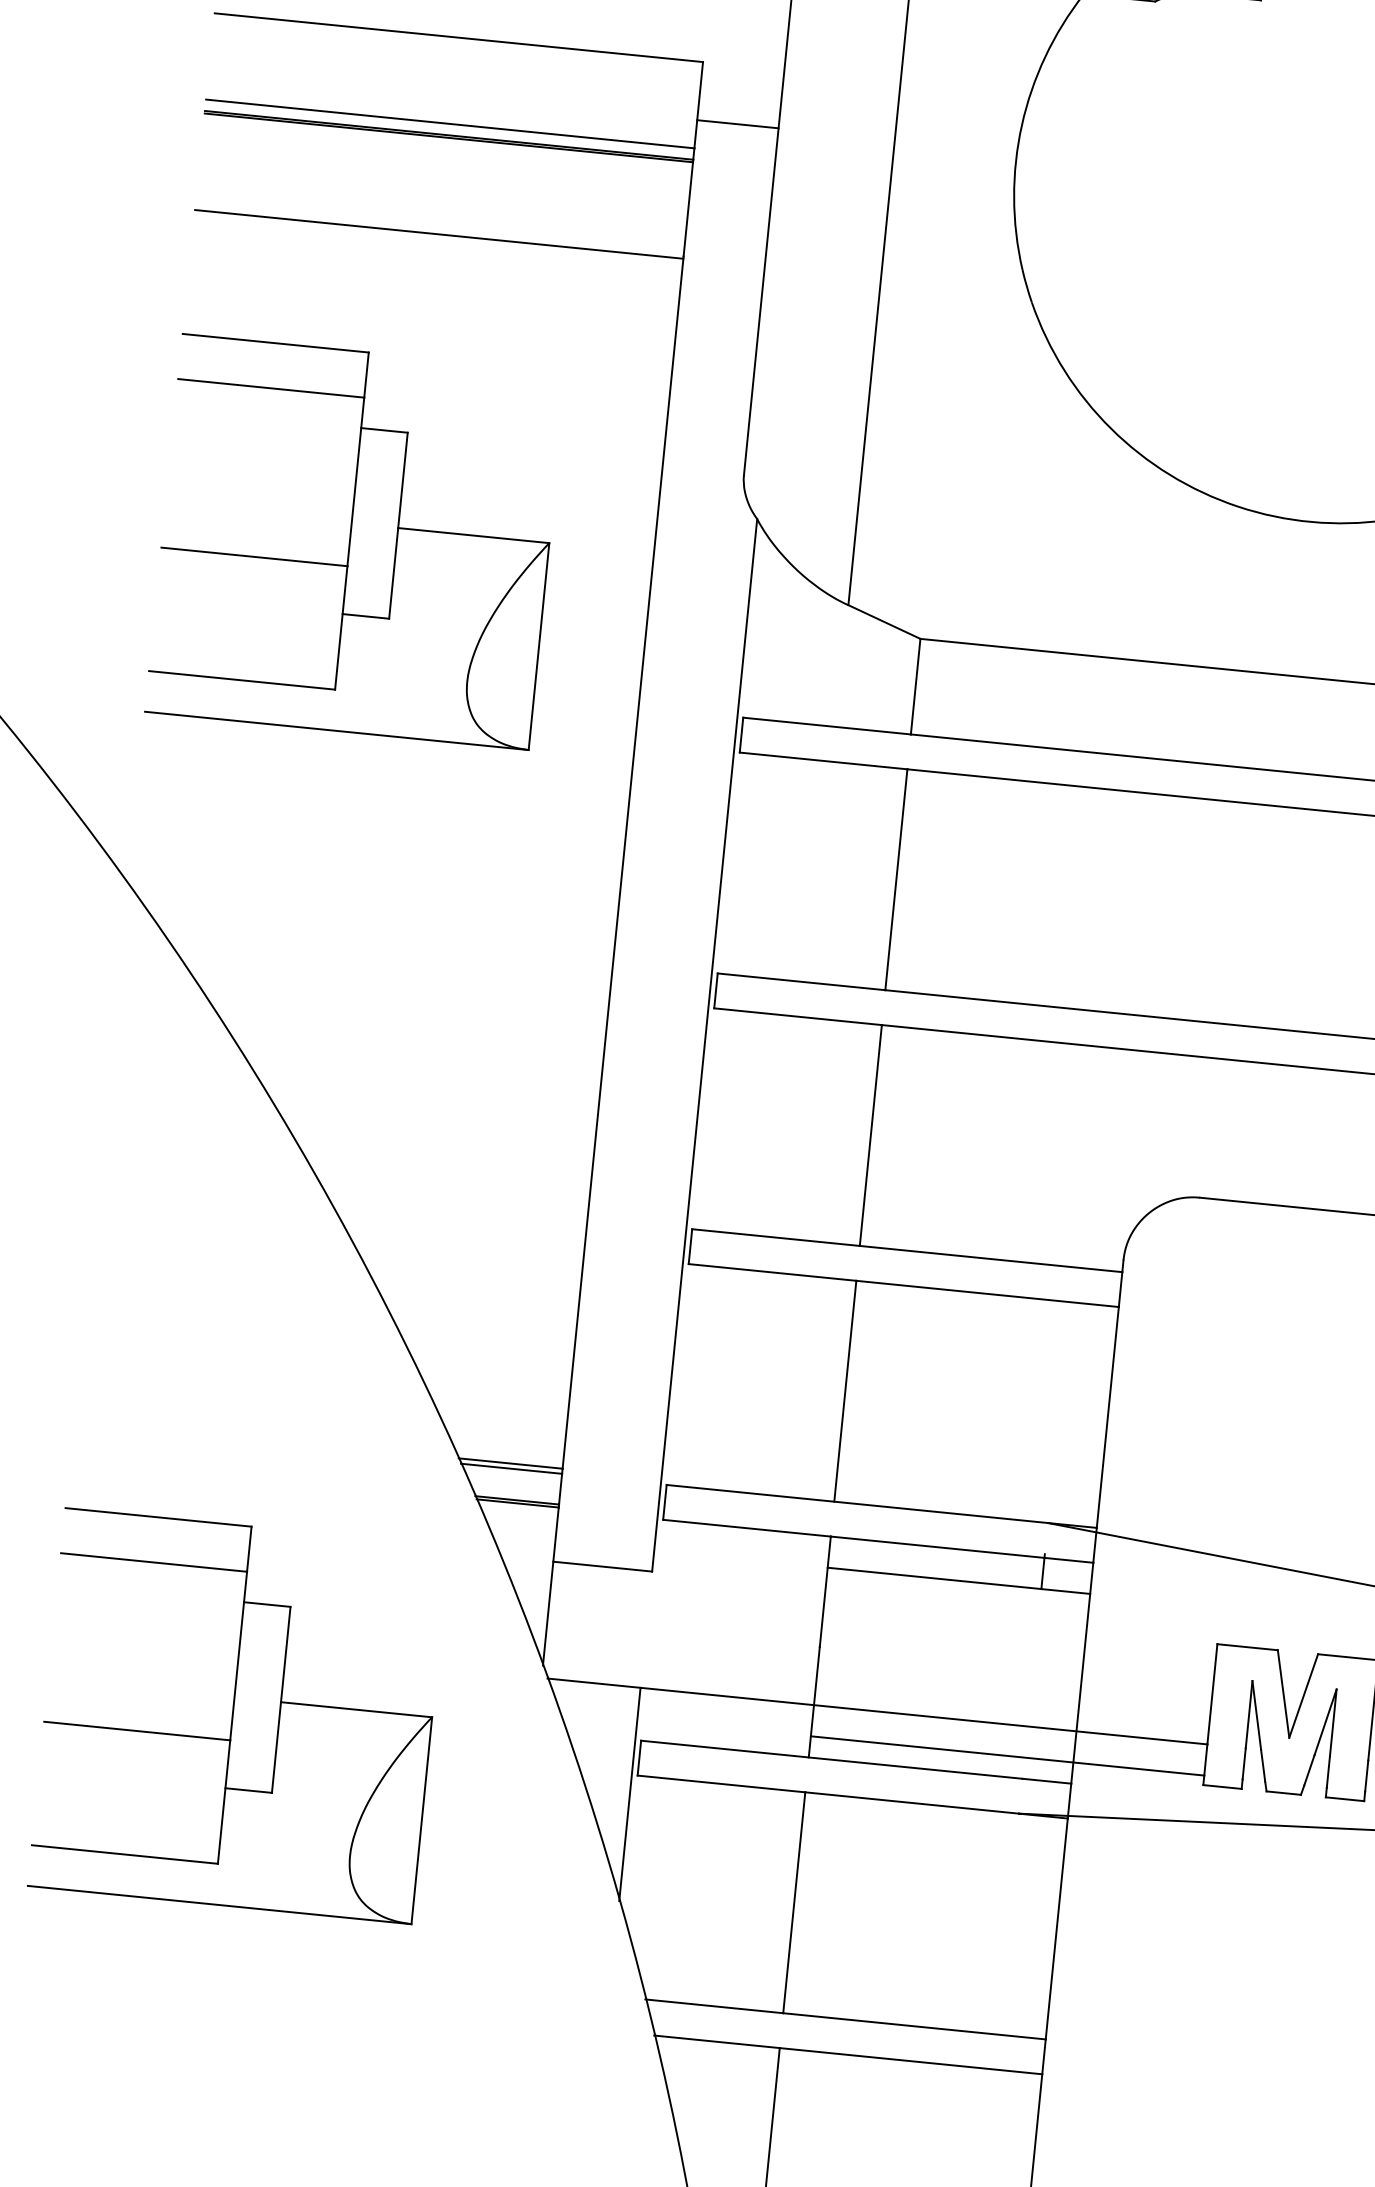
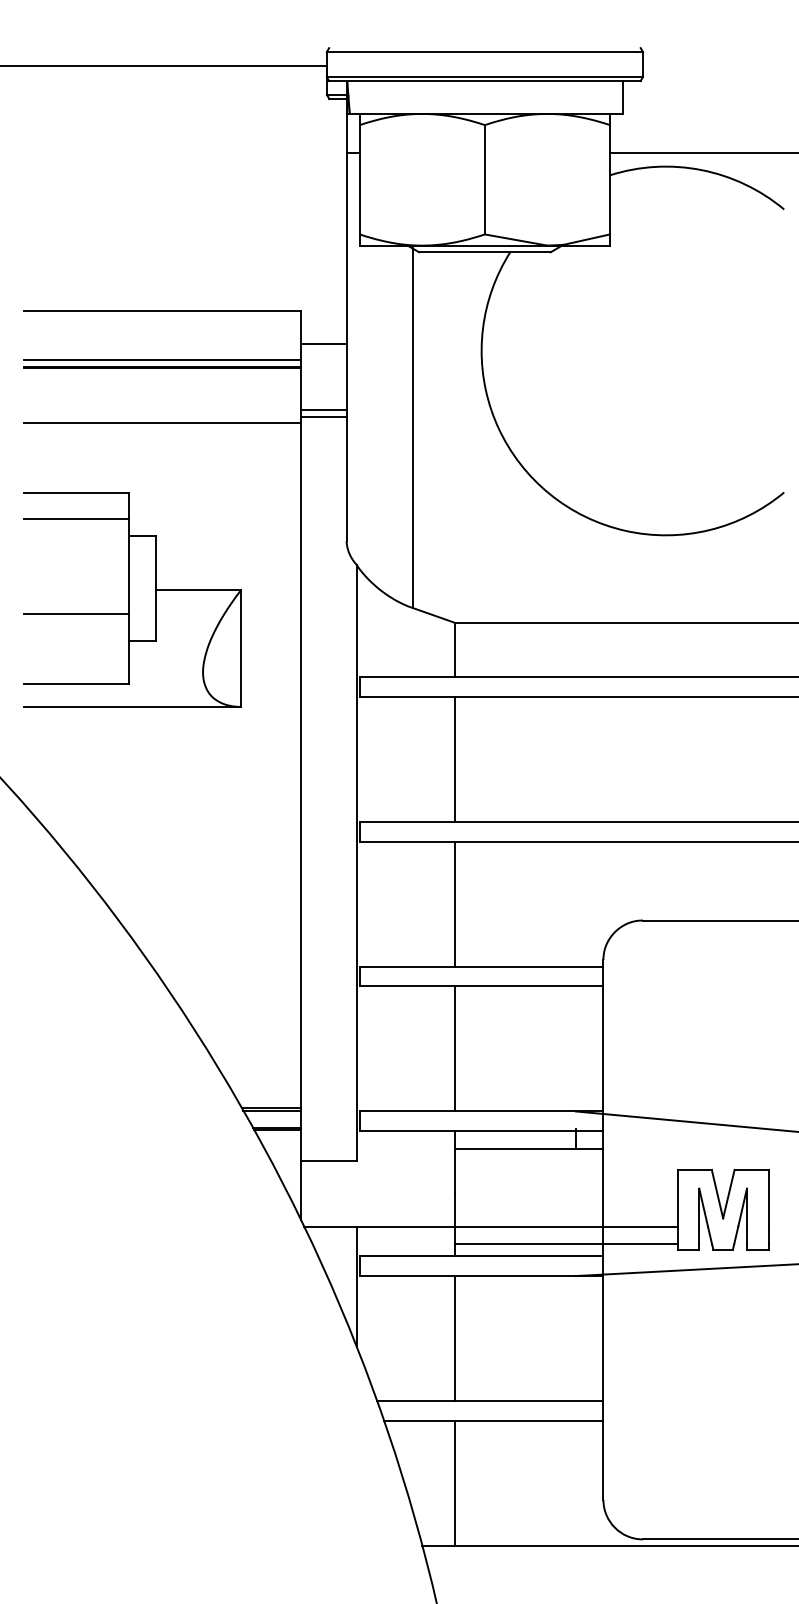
line: (726, 240) -> (323, 410), added
line: (724, 251) -> (323, 416), added
part: (238, 1715) -> (132, 1264), removed

